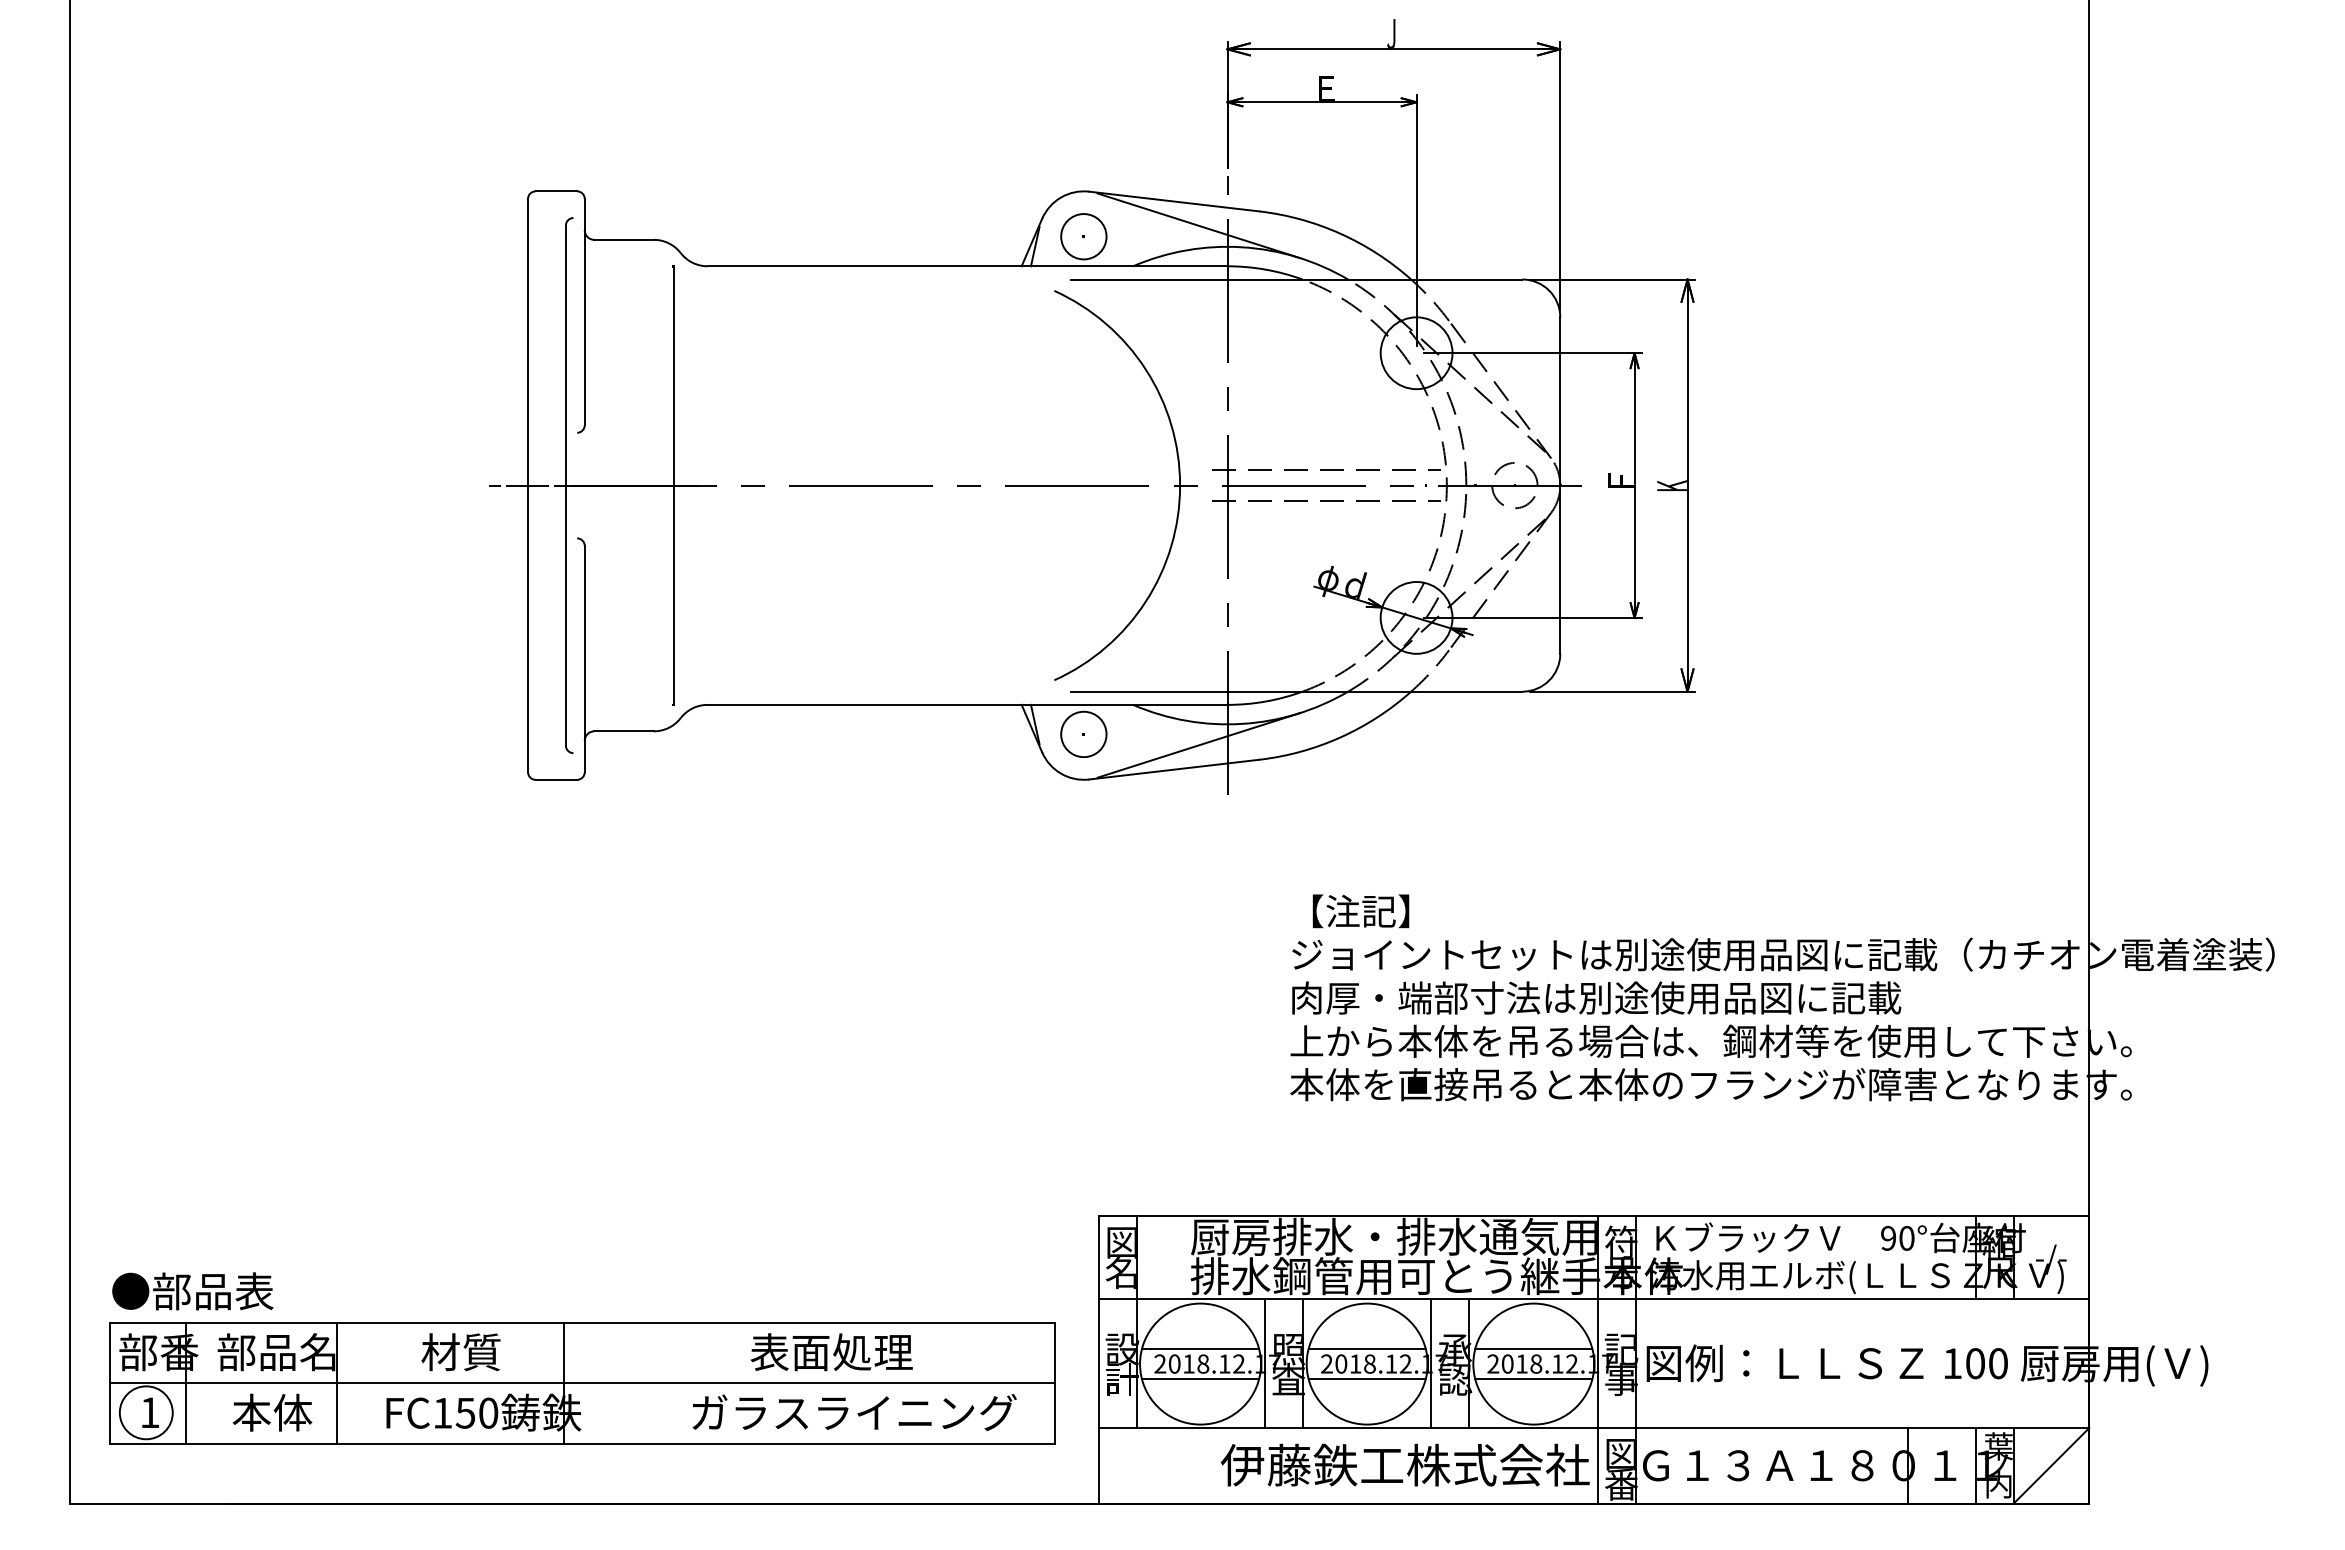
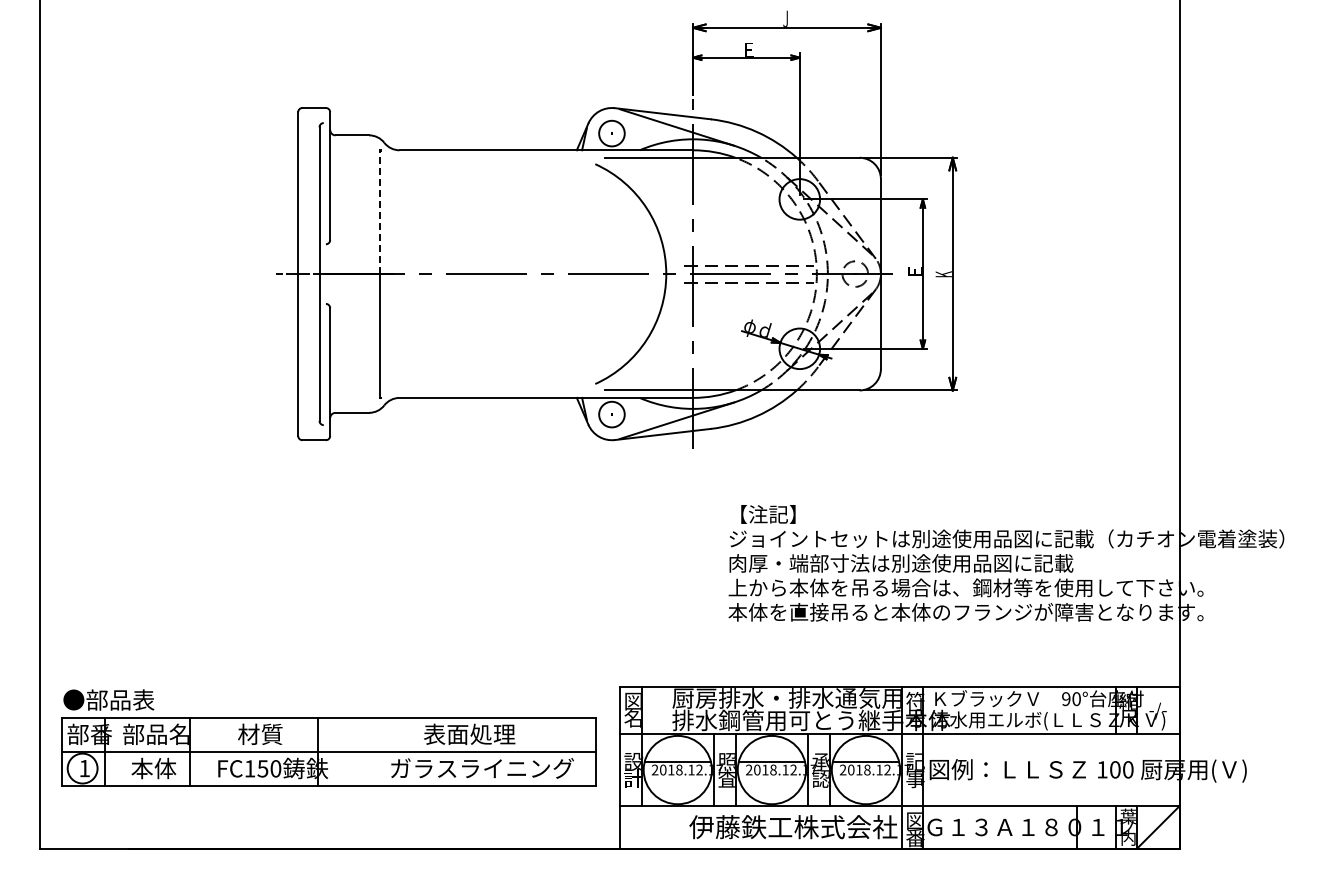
line: (673, 376) -> (380, 212), solid -> dashed
text: (1619, 480) -> (914, 271), Ｆ -> Ｅ
part: (581, 1357) -> (328, 737), moved
line: (1199, 1379) -> (677, 778), removed
line: (1366, 1379) -> (771, 778), removed
line: (1532, 1379) -> (865, 778), removed

